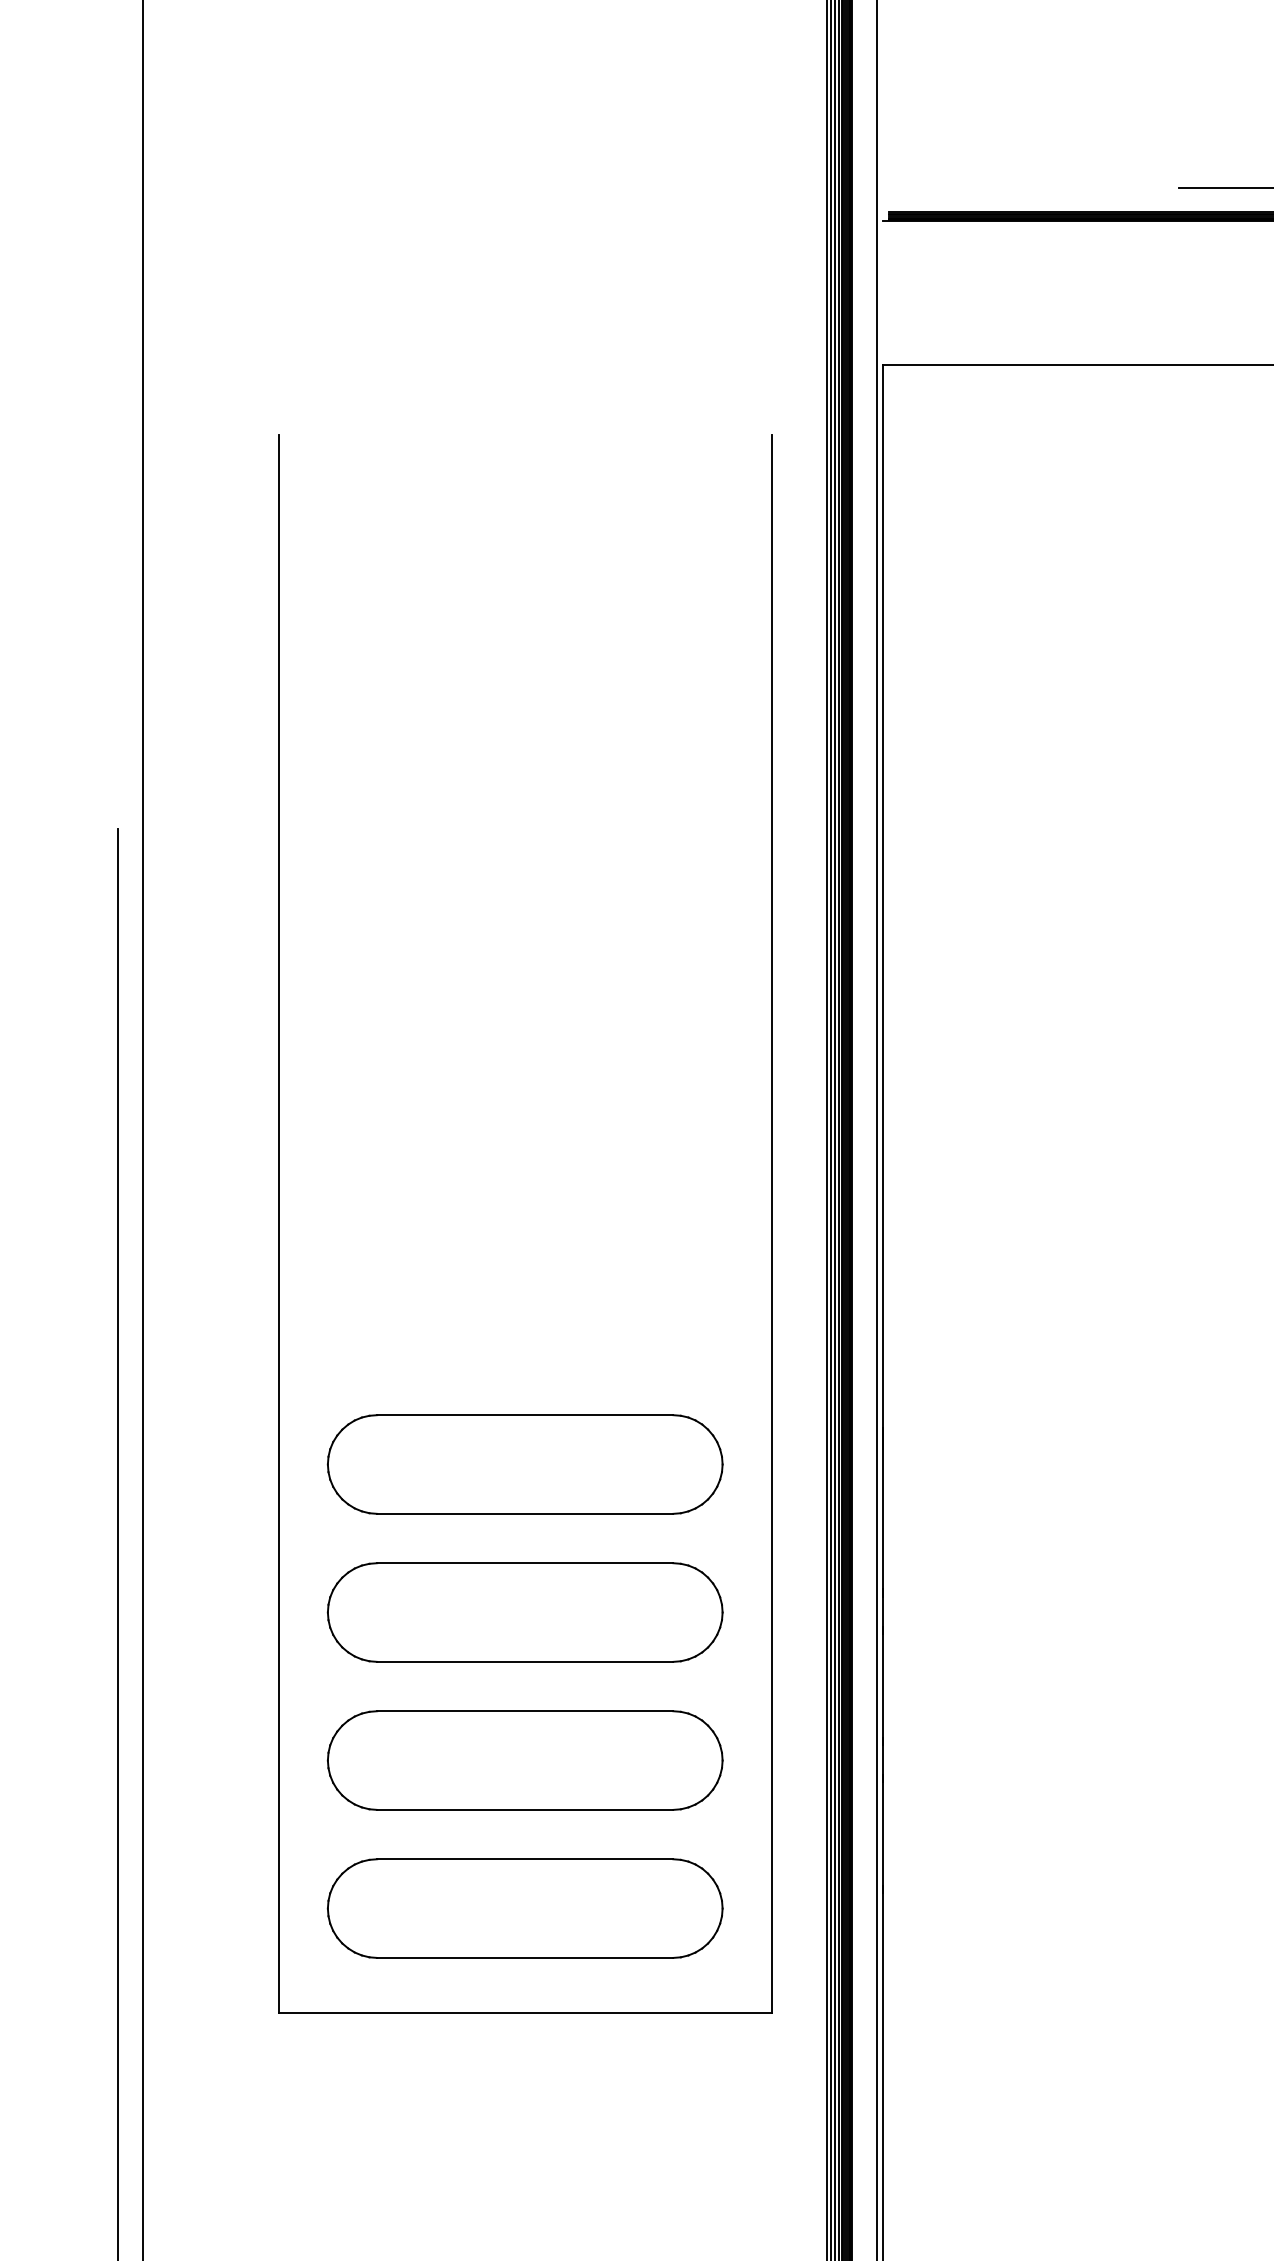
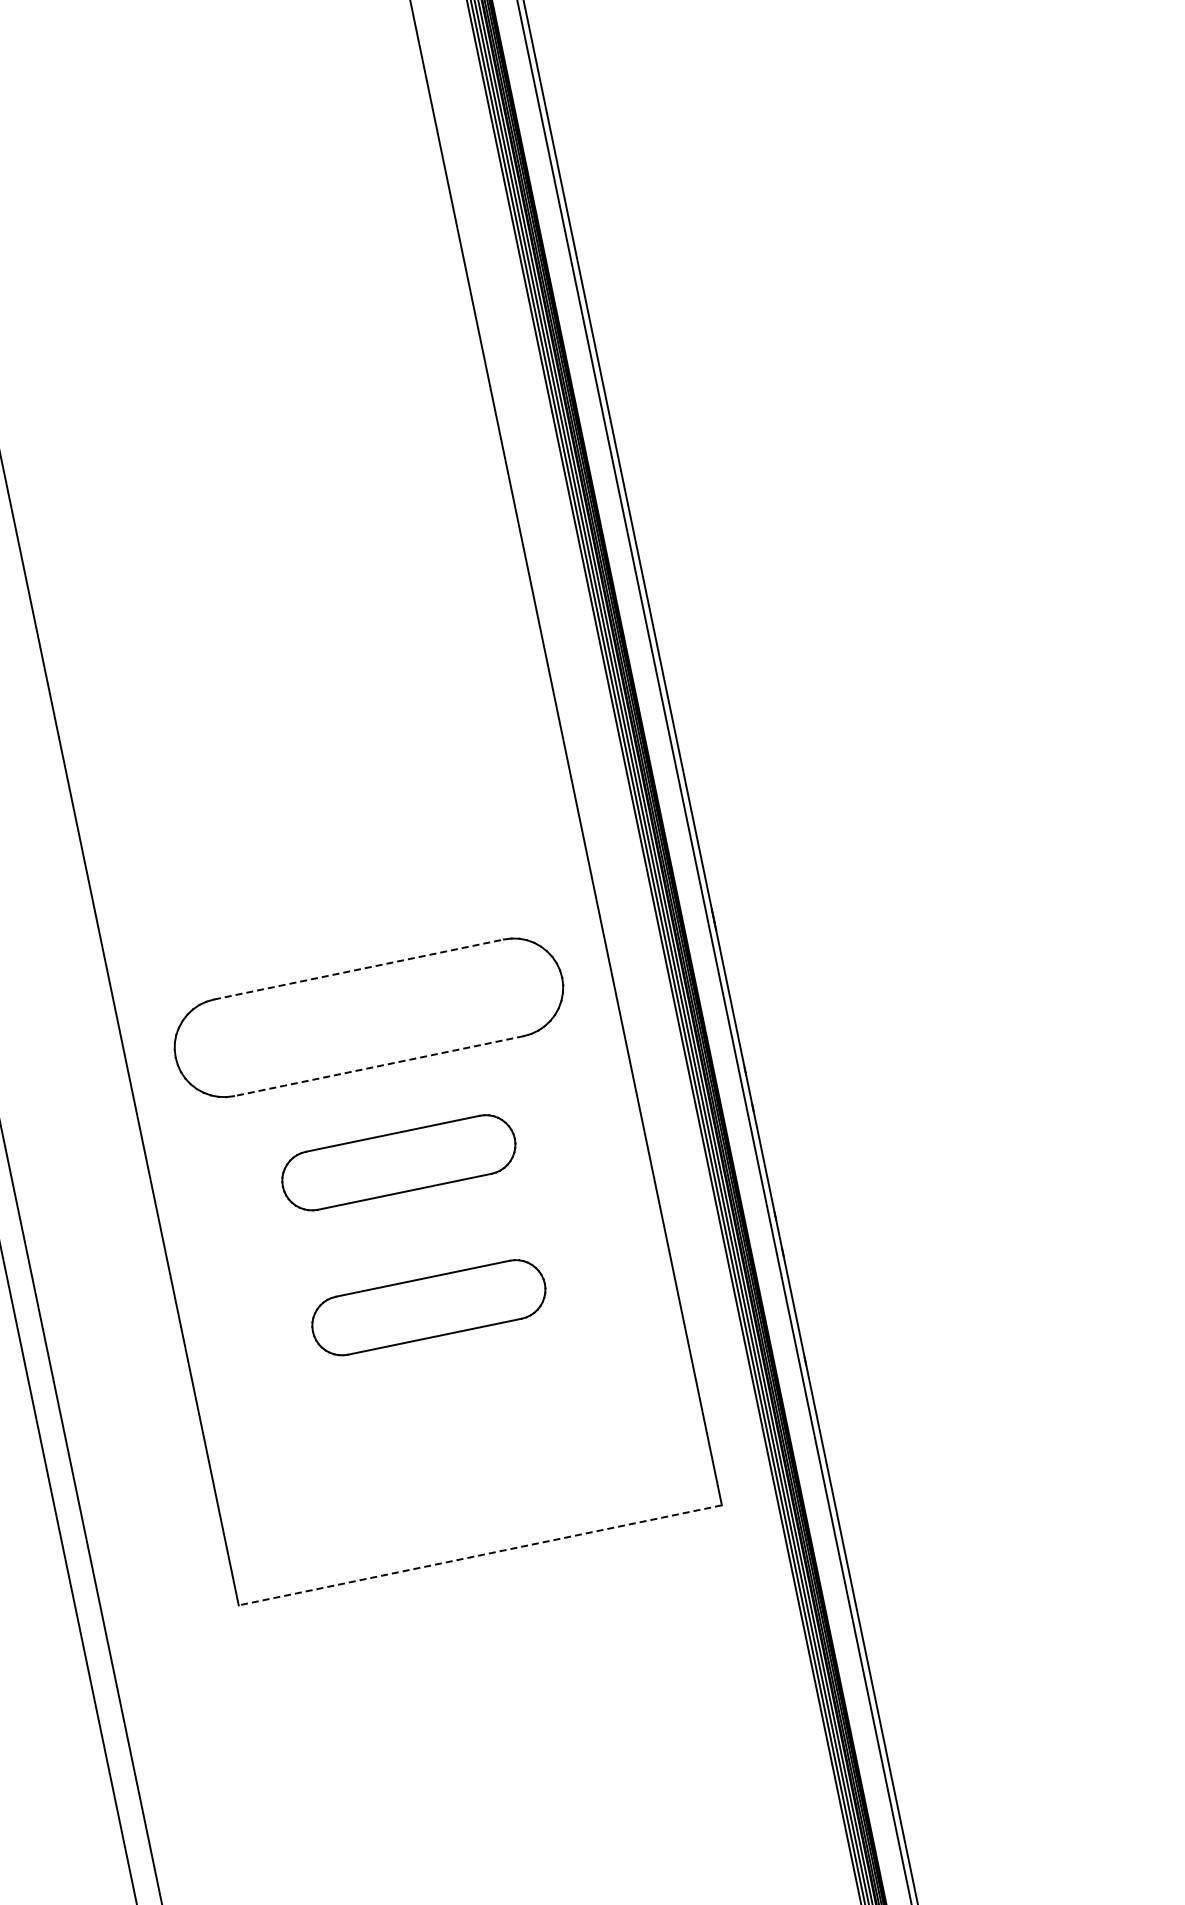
line: (525, 1415) -> (359, 969), solid -> dashed
line: (524, 1513) -> (378, 1065), solid -> dashed
part: (524, 1612) -> (398, 1162), size x0.6
part: (524, 1760) -> (428, 1307), size x0.6
part: (524, 1908) -> (458, 1452), removed
line: (525, 2013) -> (480, 1555), solid -> dashed

